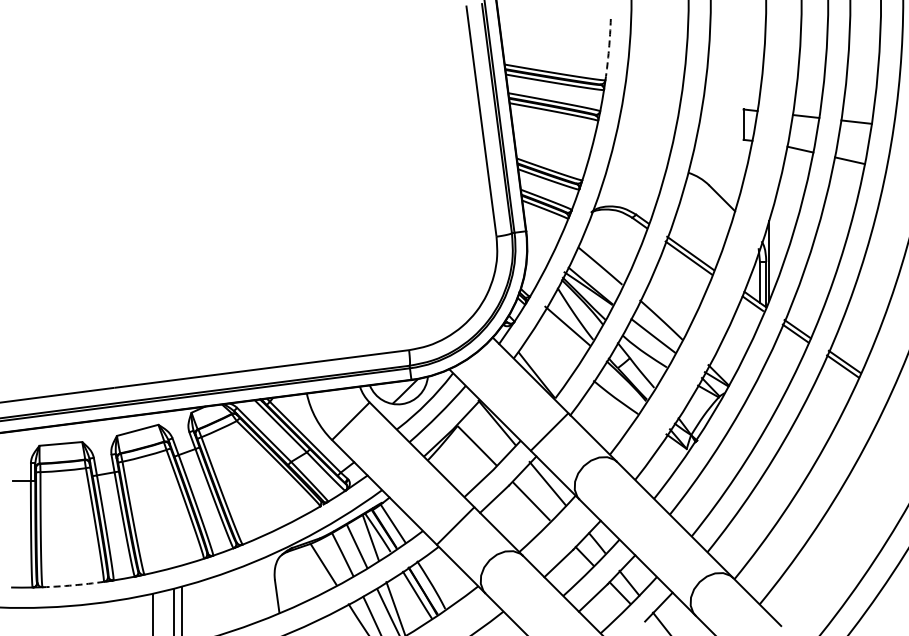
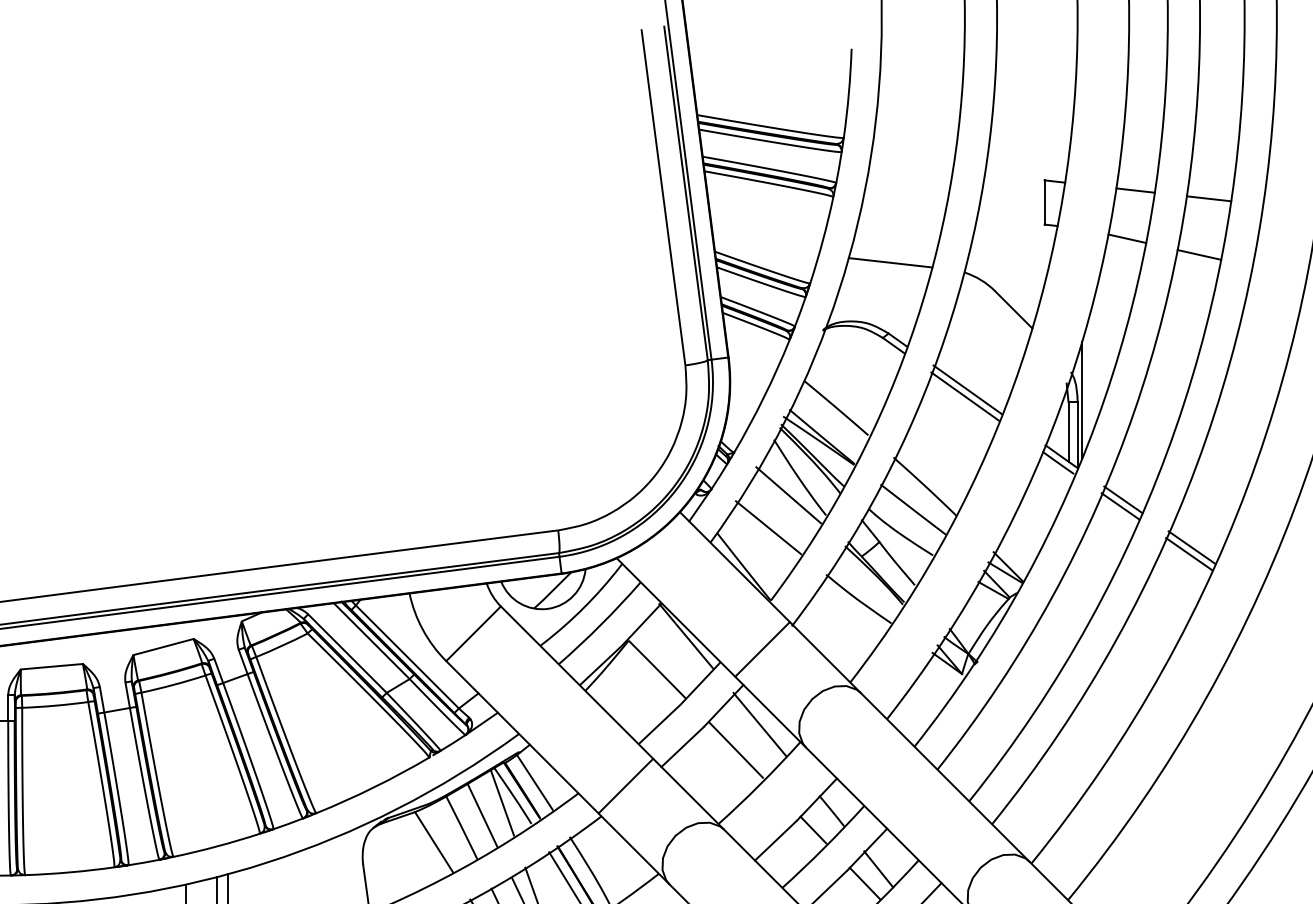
arc: (608, 49) -> (848, 93), dashed -> solid
line: (637, 165) -> (890, 261), added
line: (553, 348) -> (768, 527), added
arc: (73, 585) -> (70, 872), dashed -> solid

